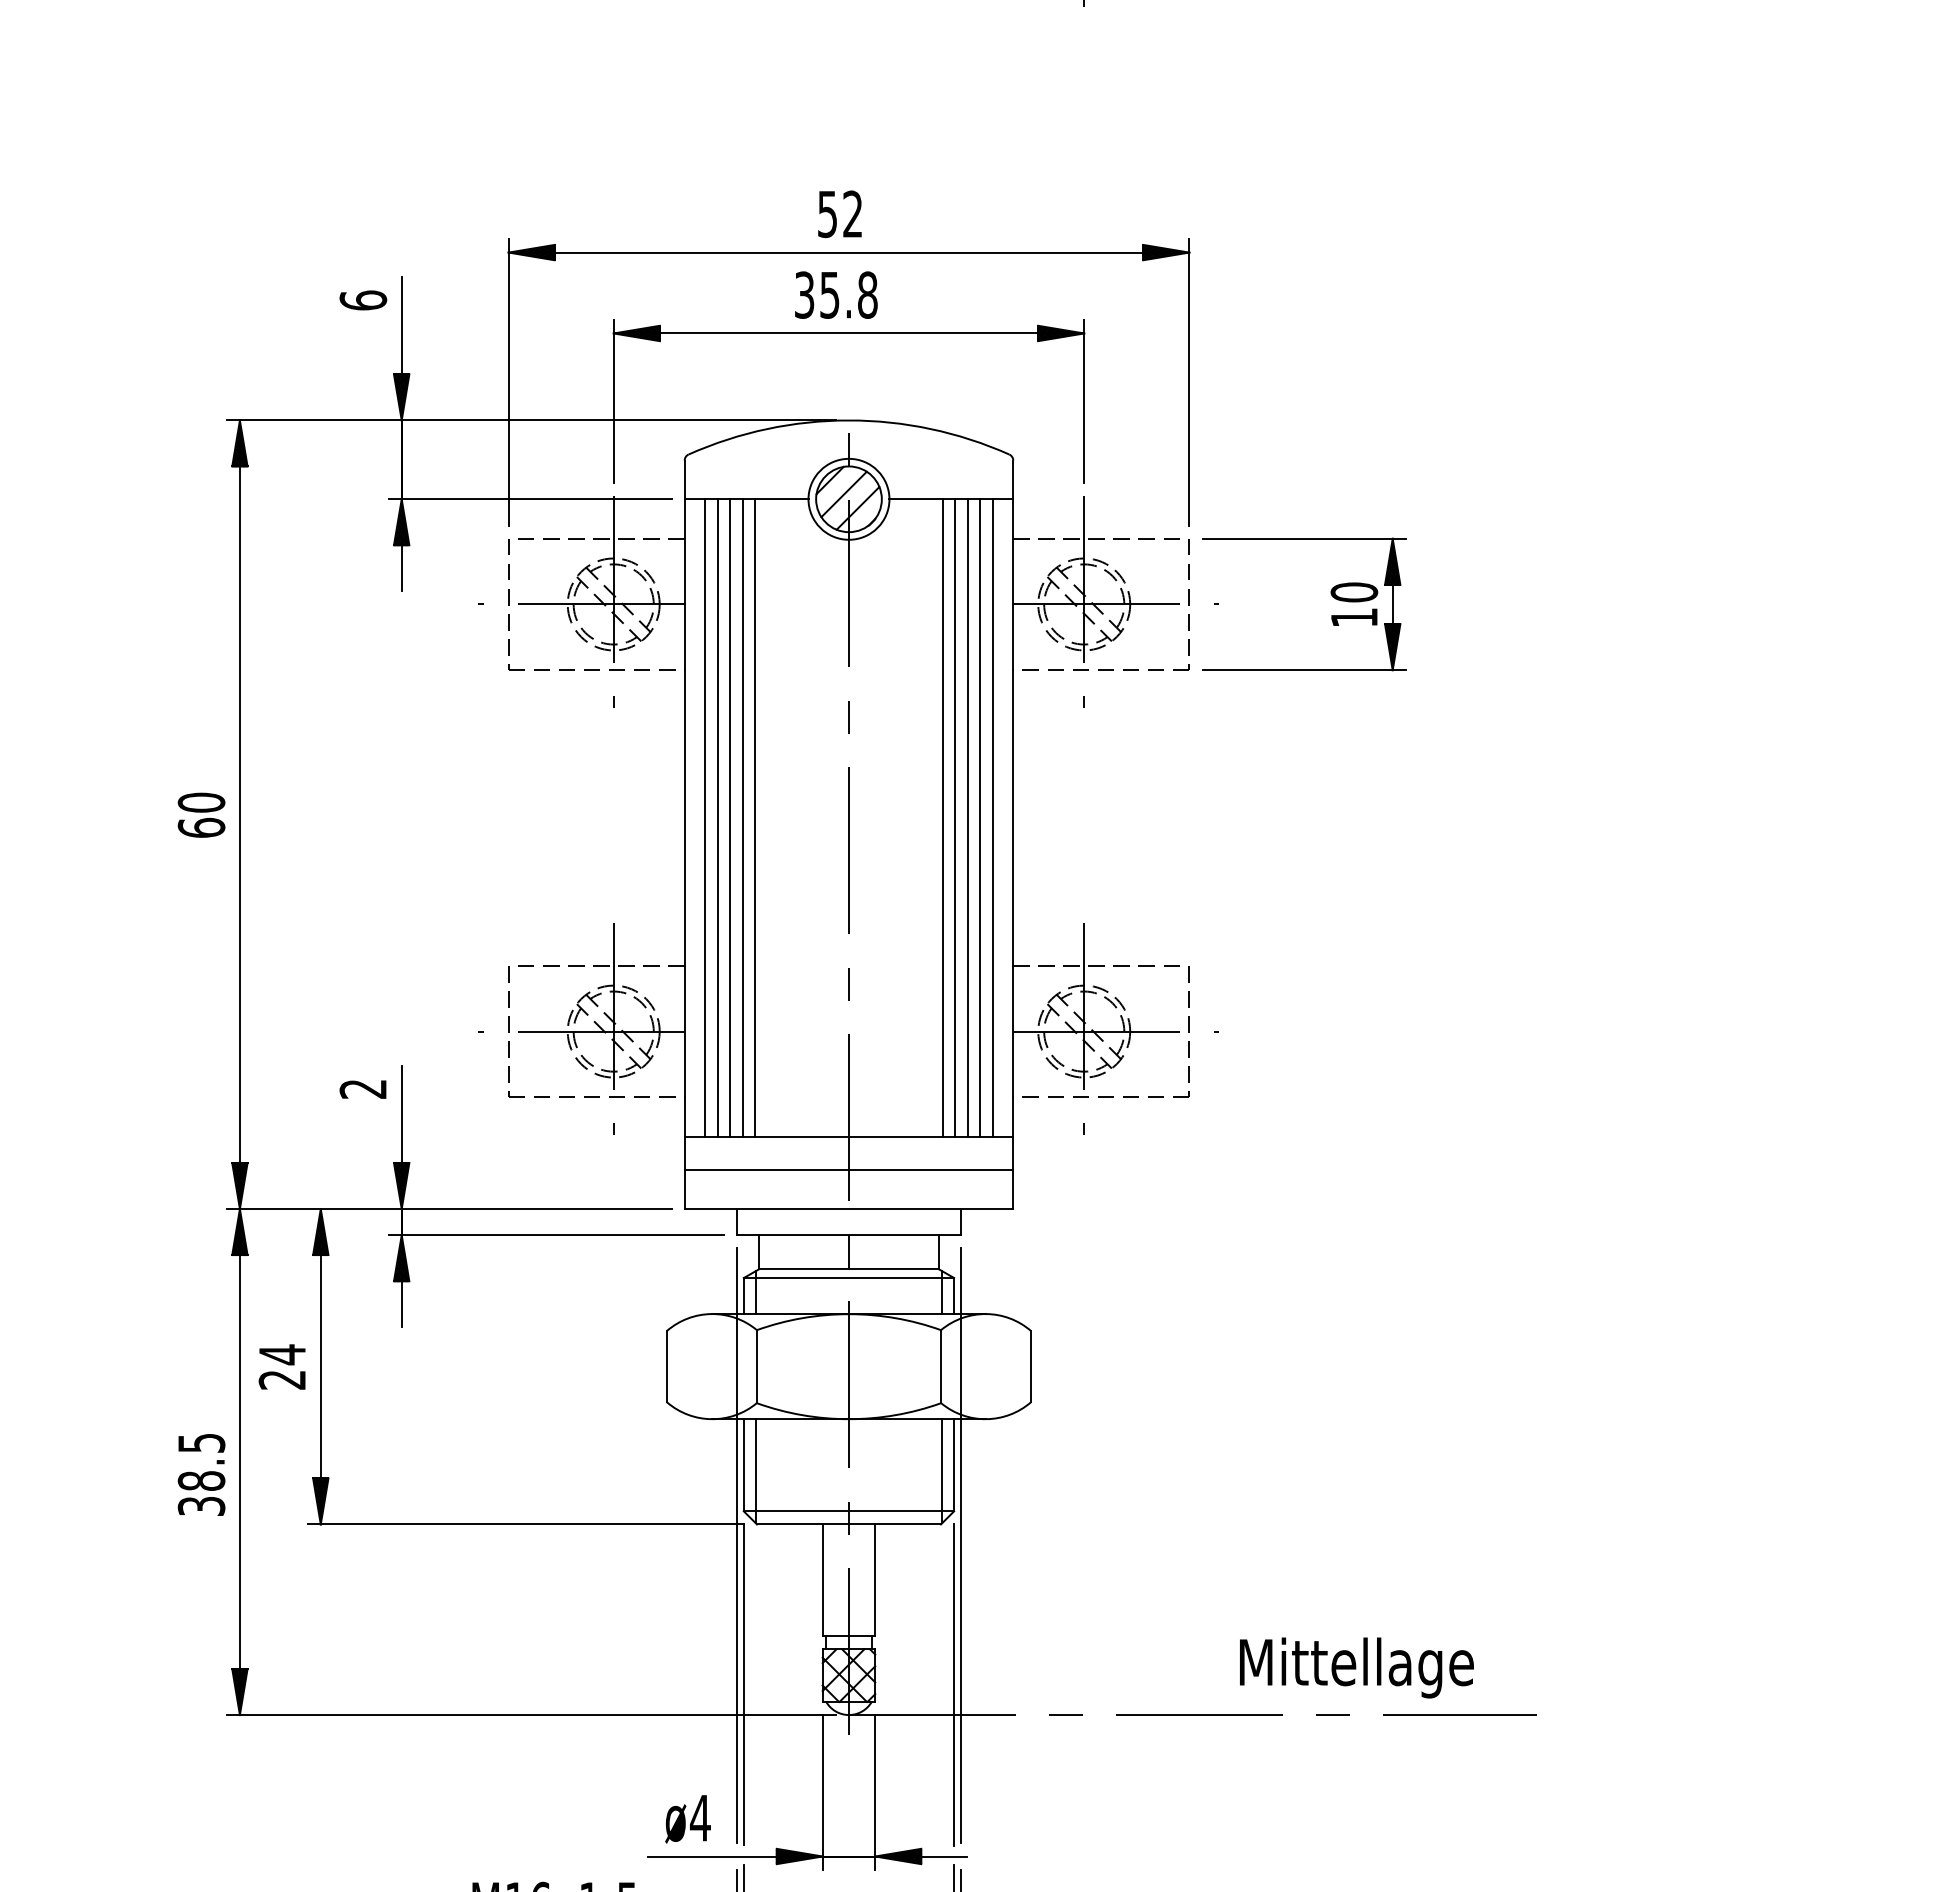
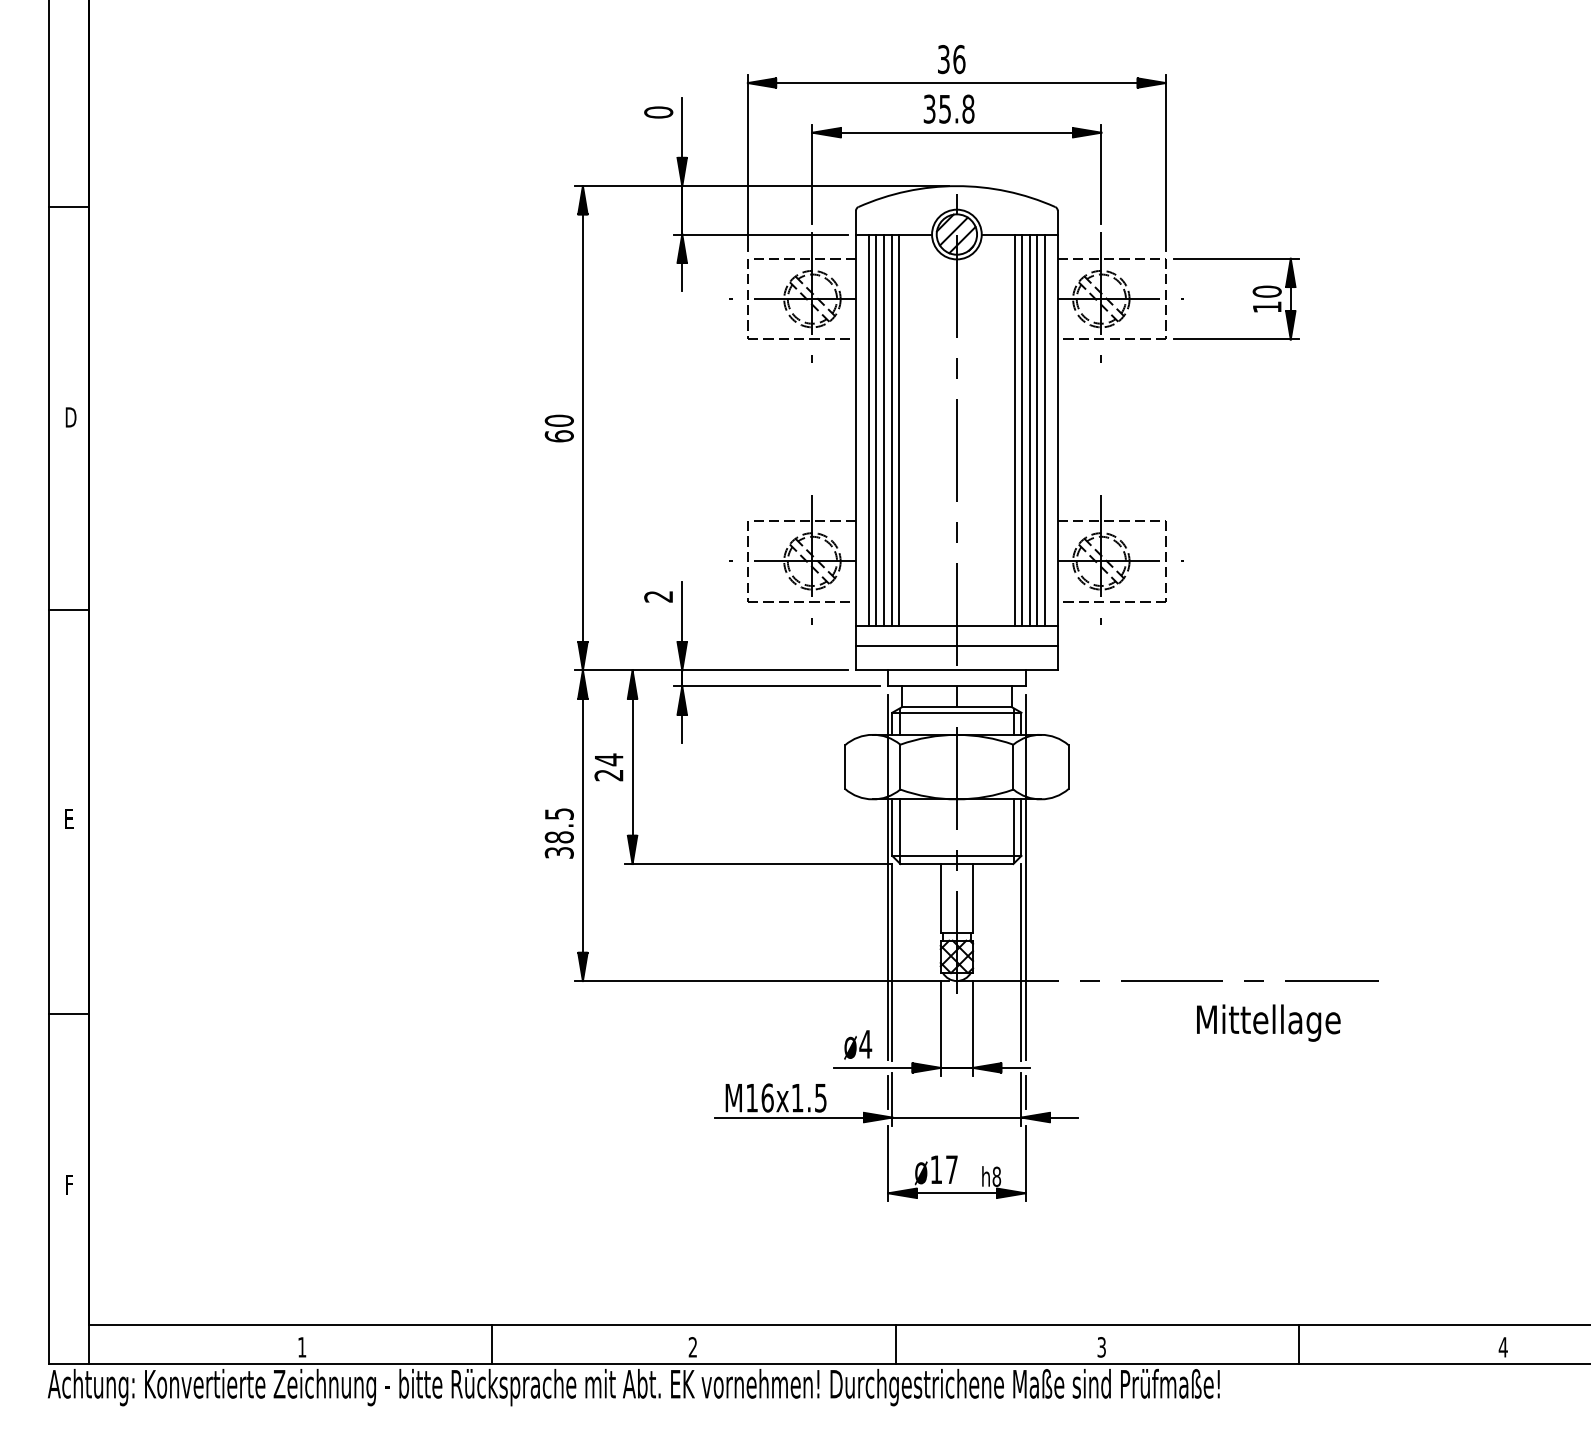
text: (840, 214) -> (951, 59), 52 -> 36
text: (363, 300) -> (658, 112), 6 -> 0
text: (1356, 1666) -> (1268, 1022), moved

